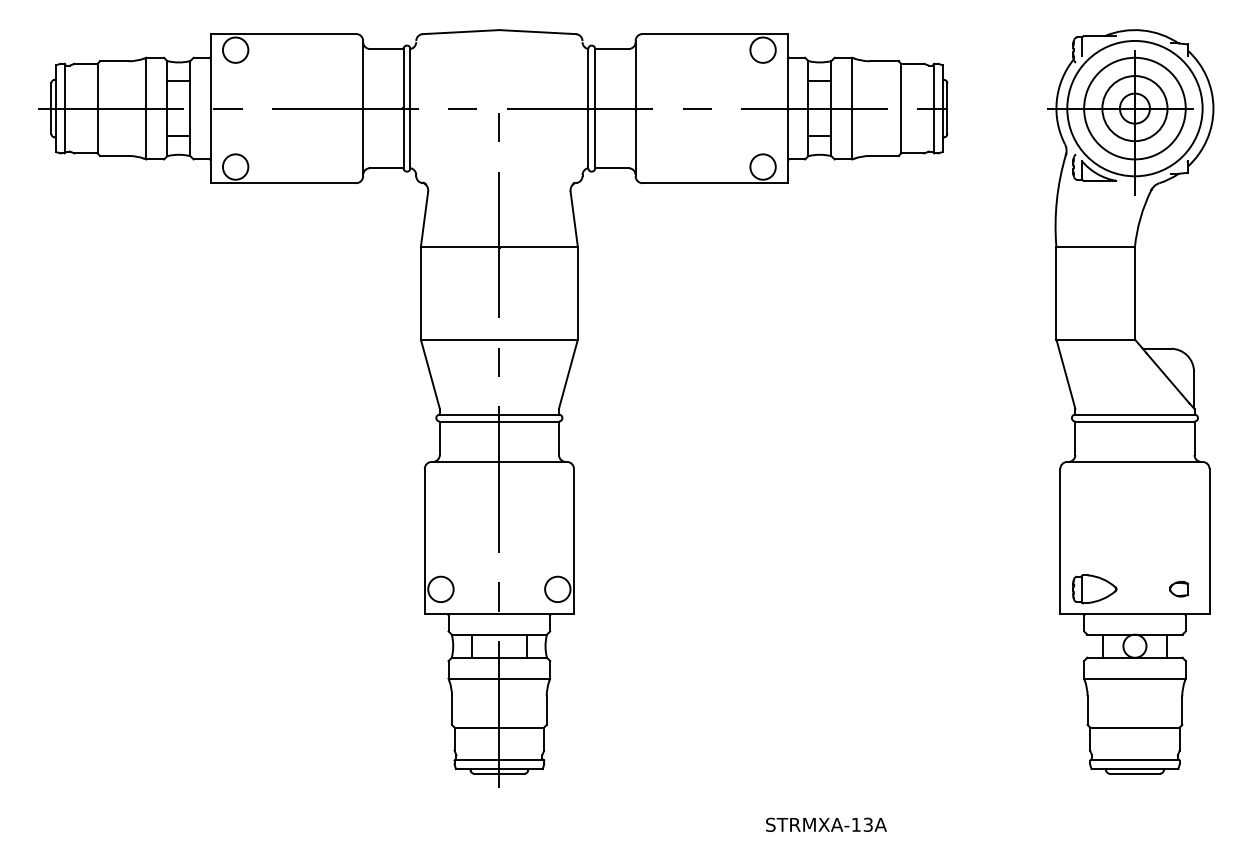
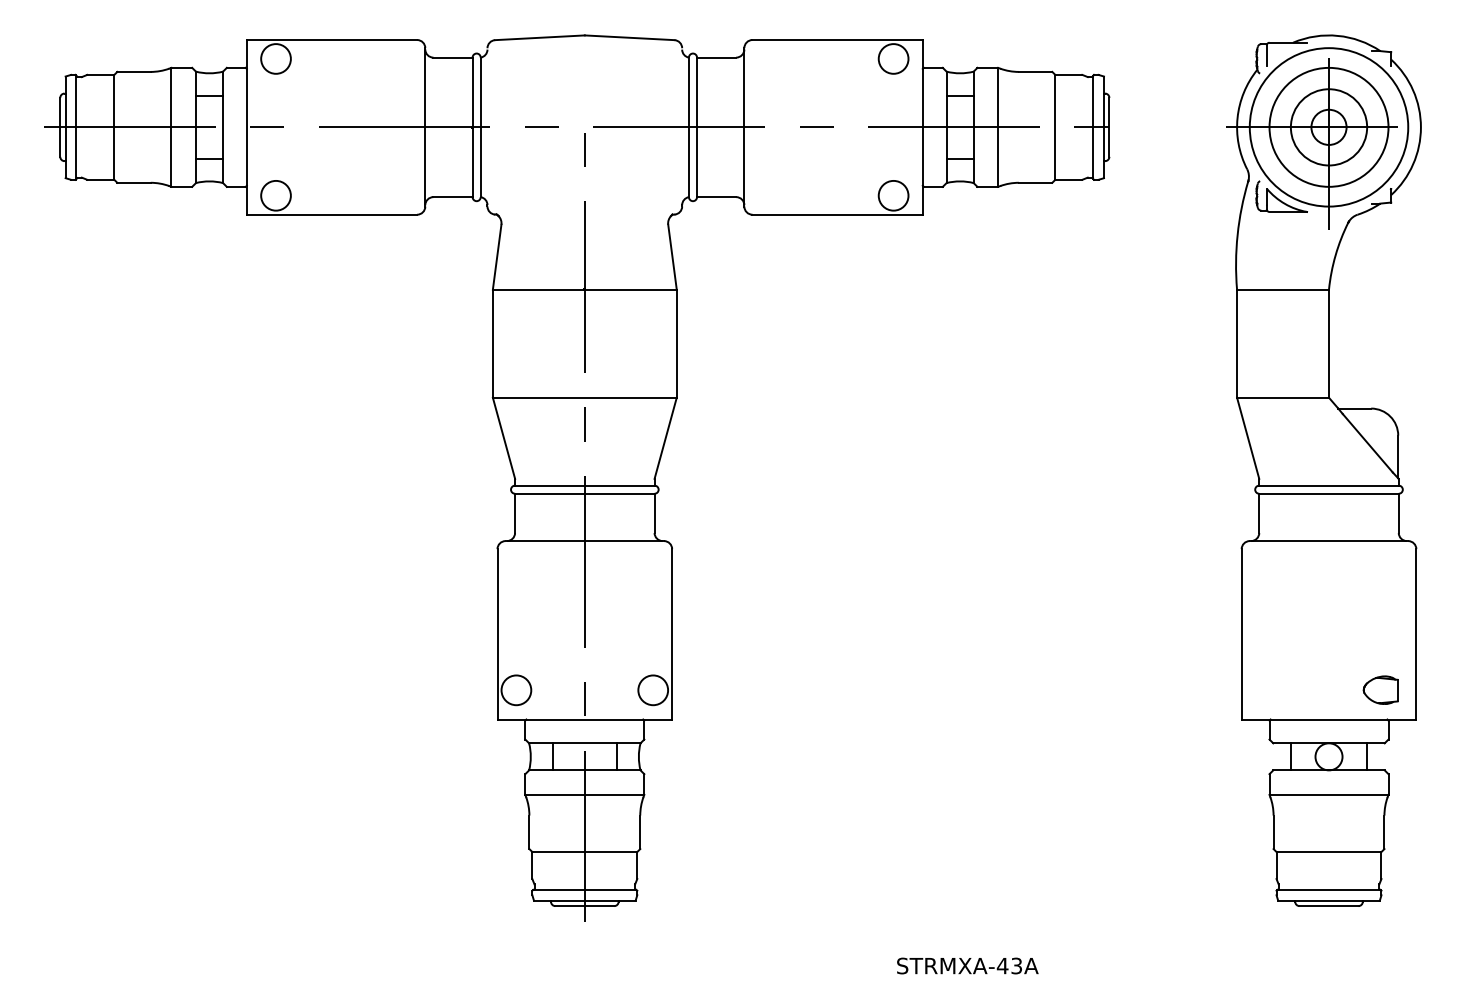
part: (1178, 588) -> (1380, 689), size x1.6
part: (1094, 589) -> (1281, 690), removed
text: (856, 824) -> (1002, 965), STRMXA-13A -> STRMXA-43A

